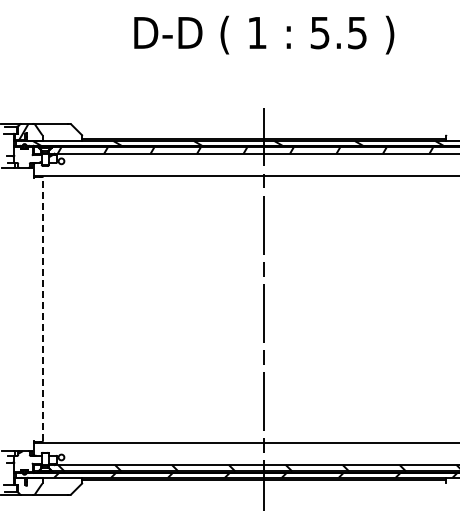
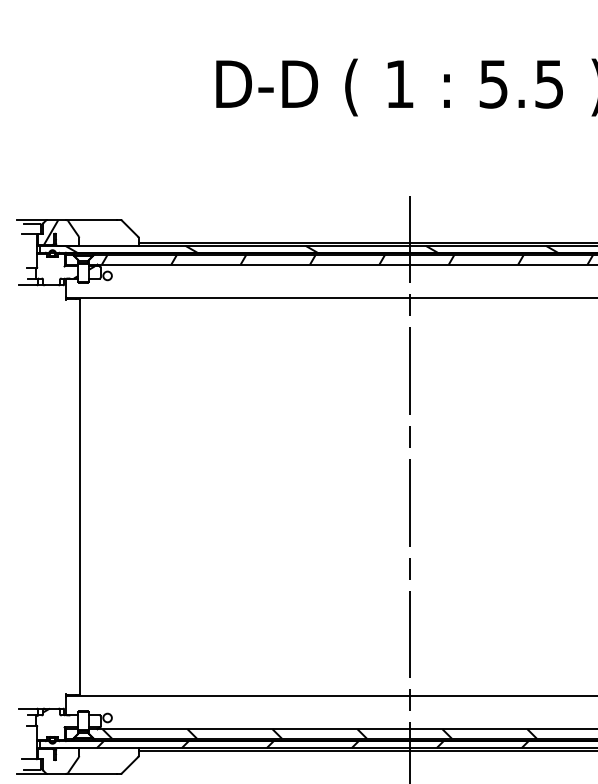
line: (43, 309) -> (80, 497), dashed -> solid

